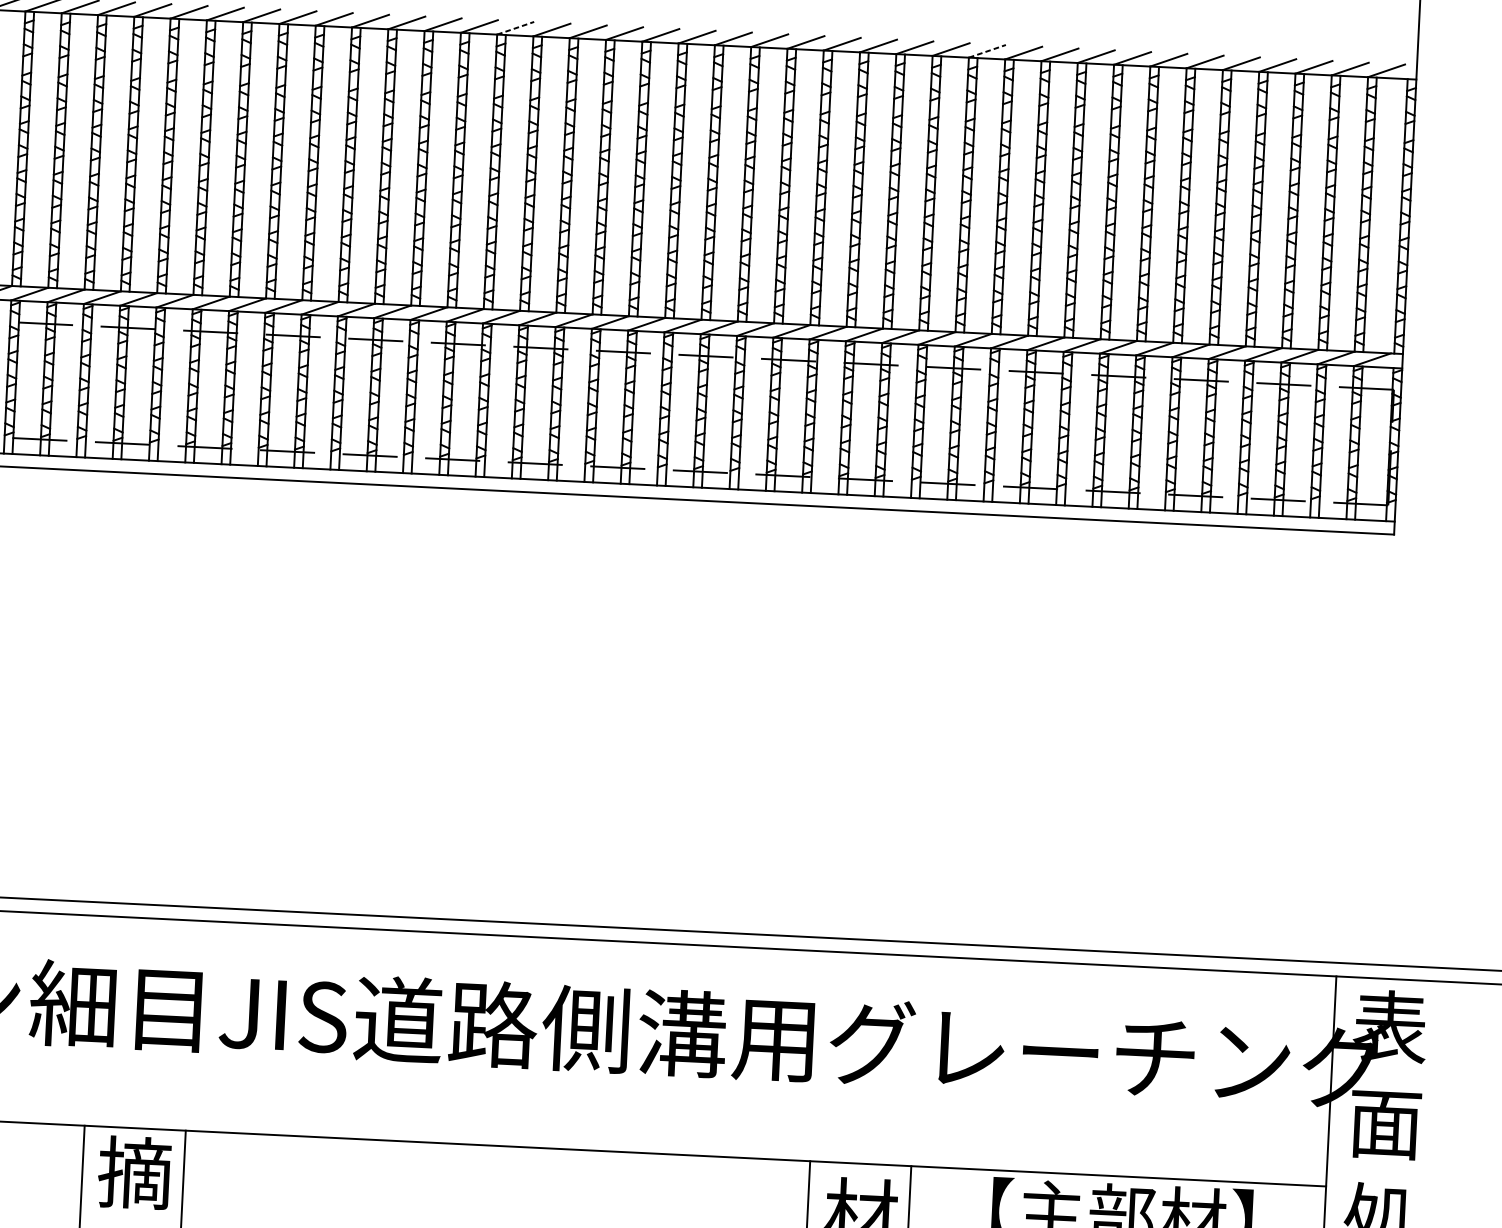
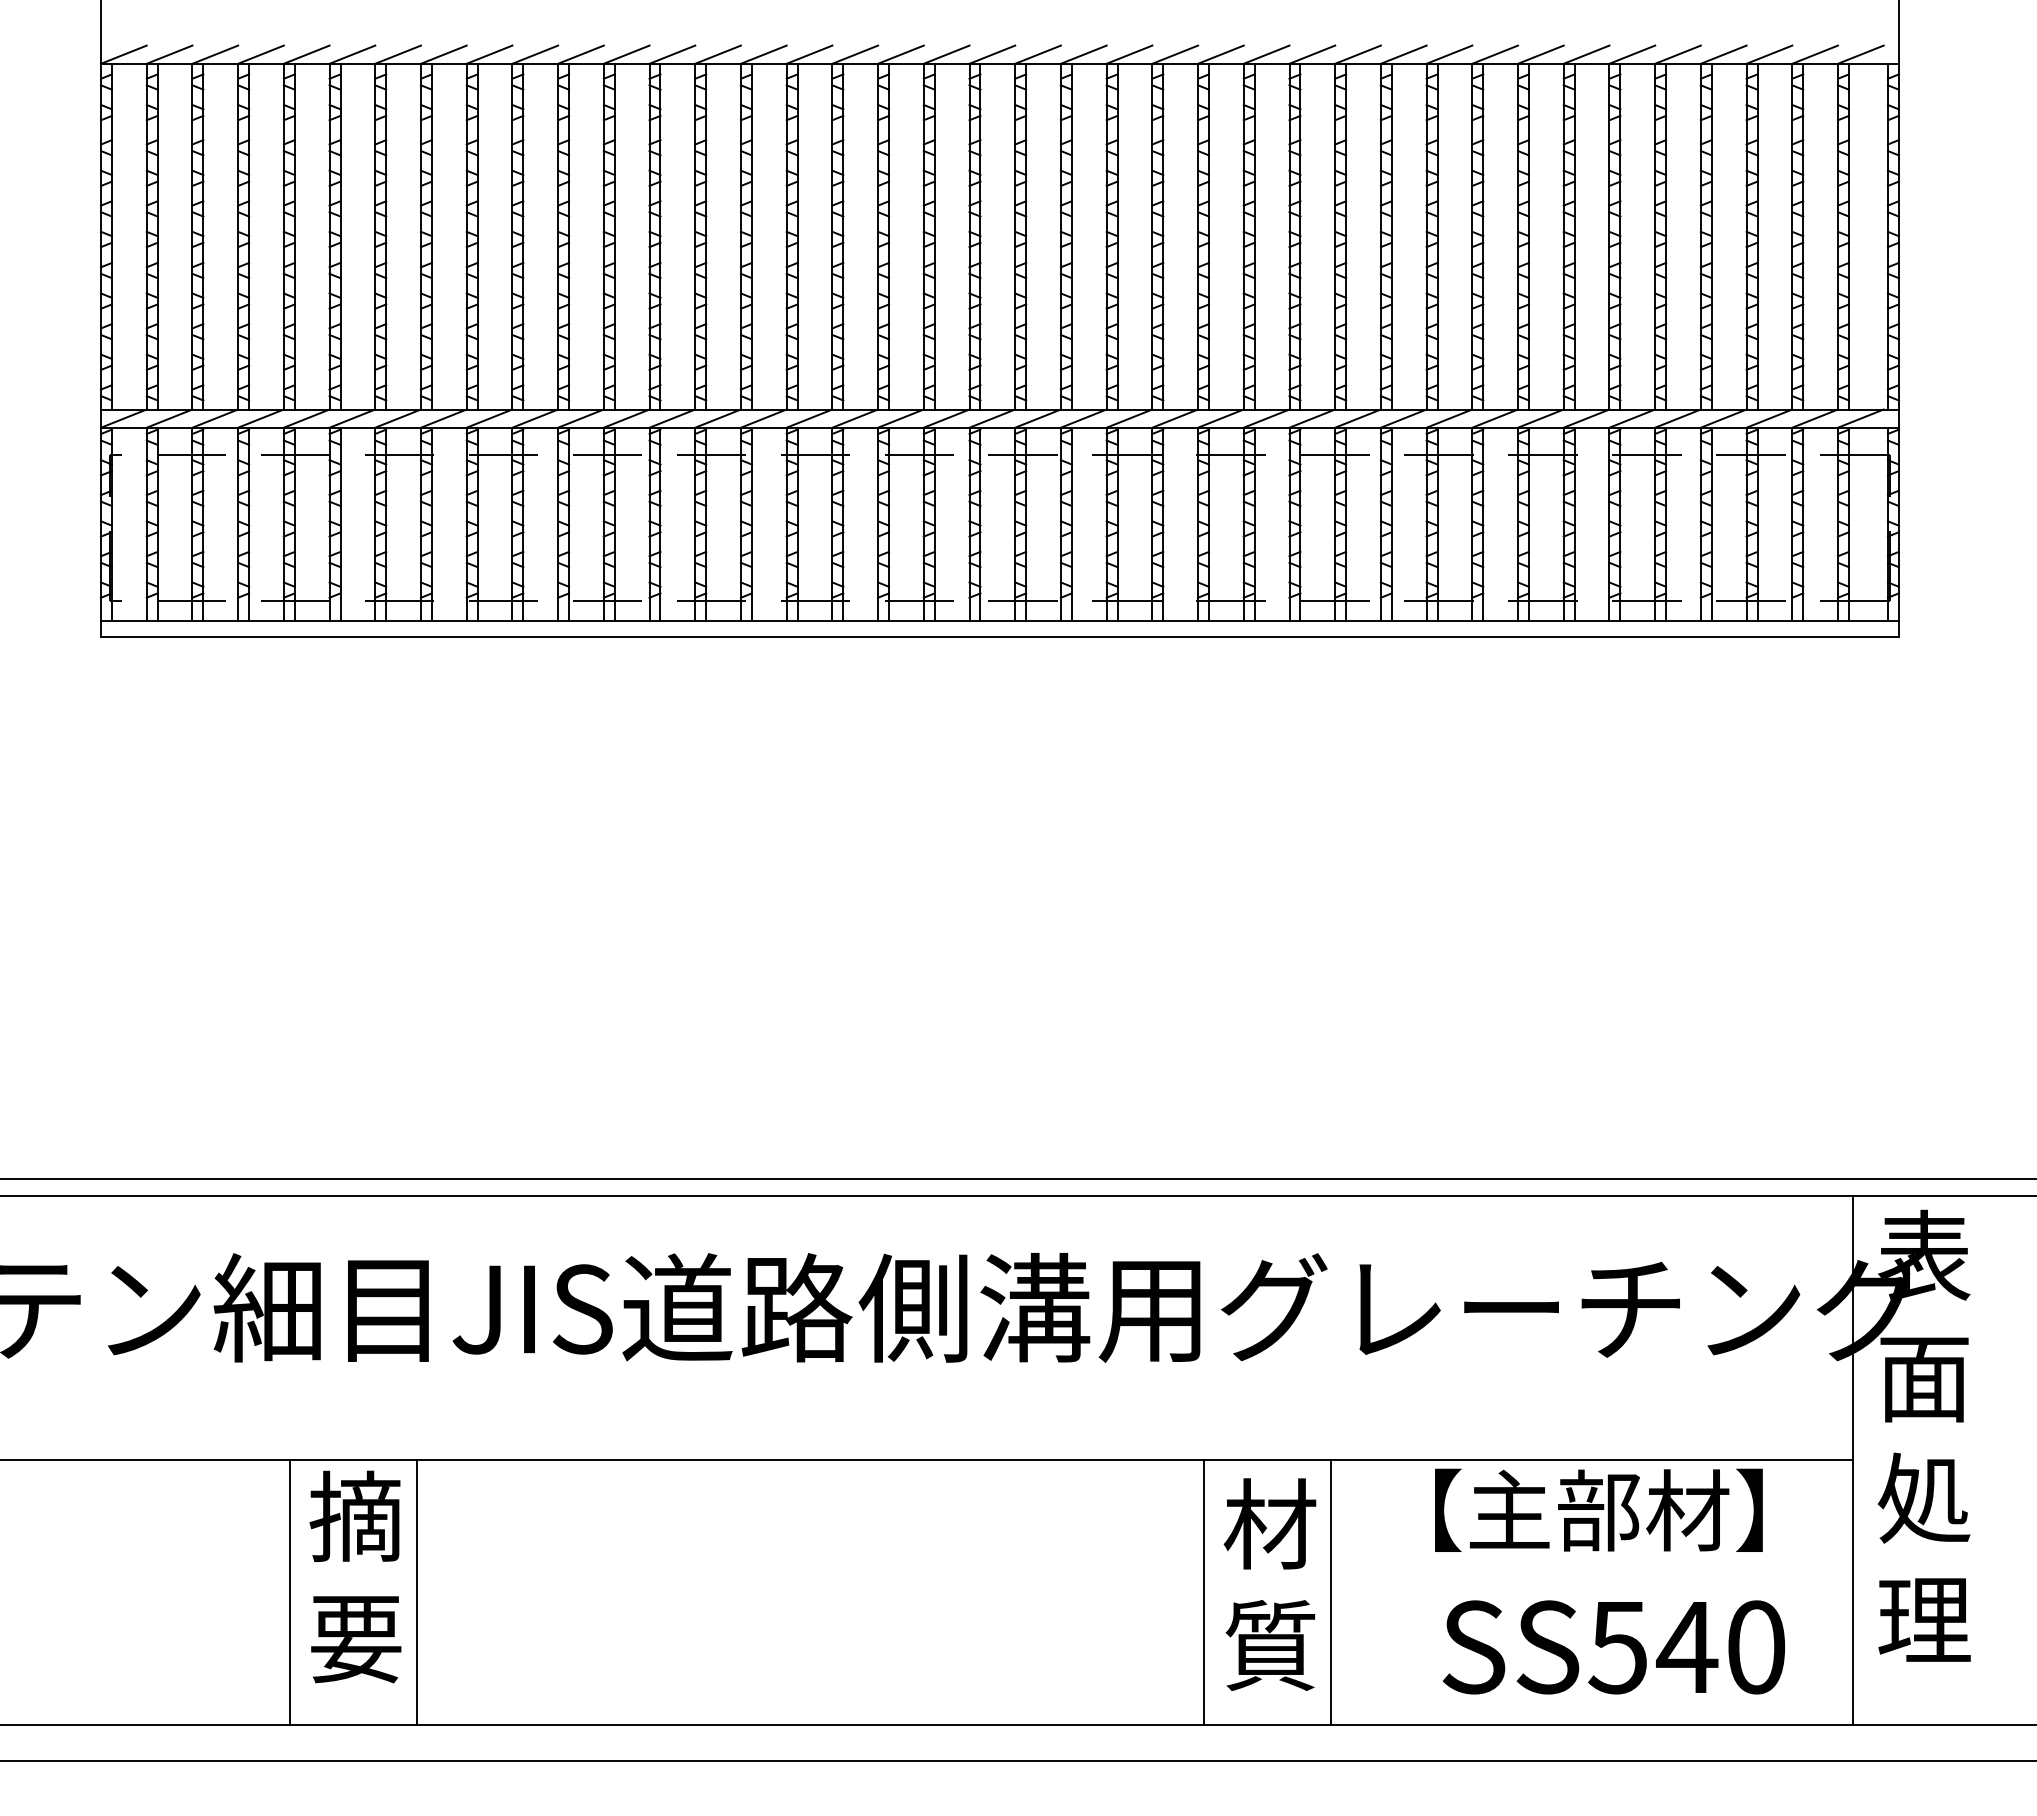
line: (515, 28) -> (763, 54), dashed -> solid
line: (987, 51) -> (1358, 54), dashed -> solid

